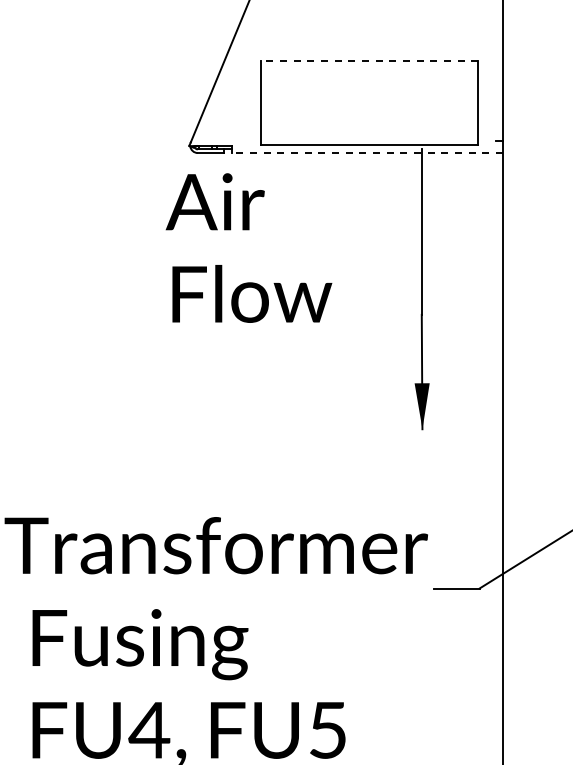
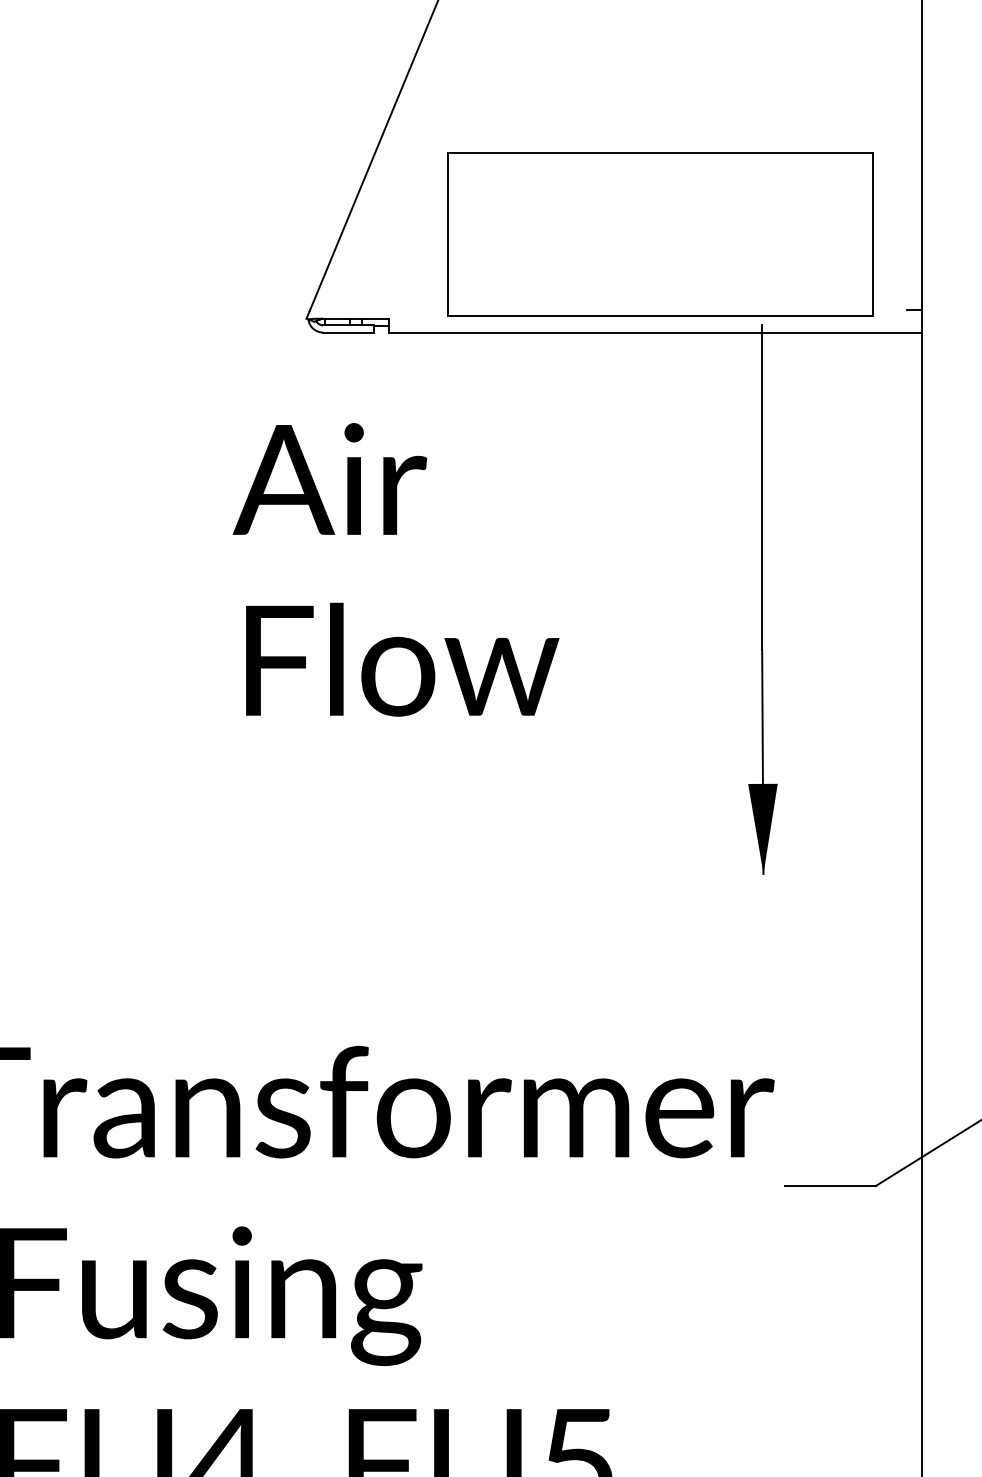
line: (369, 61) -> (659, 153), dashed -> solid
line: (367, 153) -> (655, 333), dashed -> solid
text: (248, 247) -> (395, 568), moved

